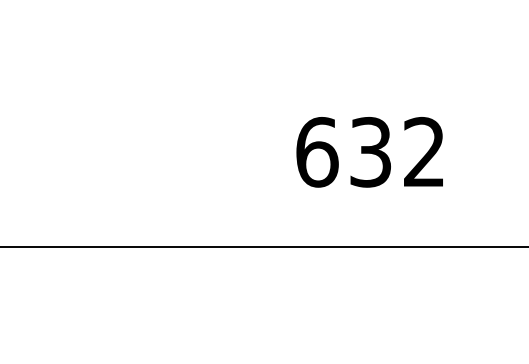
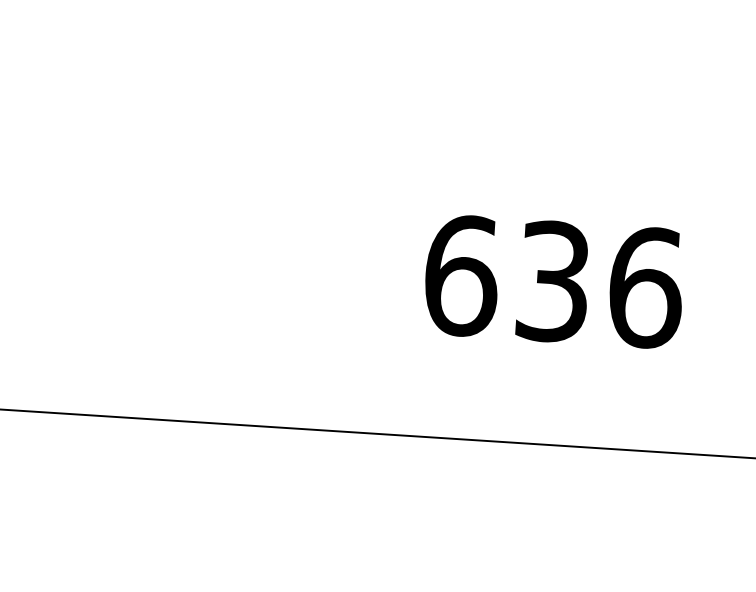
text: (424, 151) -> (645, 286), 632 -> 636

